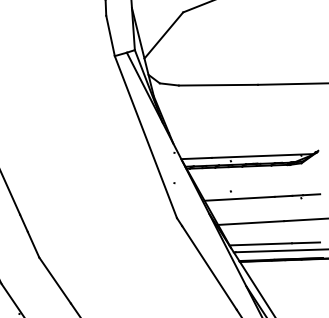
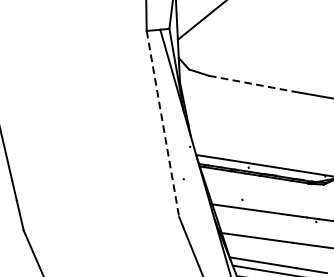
line: (218, 85) -> (251, 84), solid -> dashed
line: (145, 137) -> (162, 124), solid -> dashed

